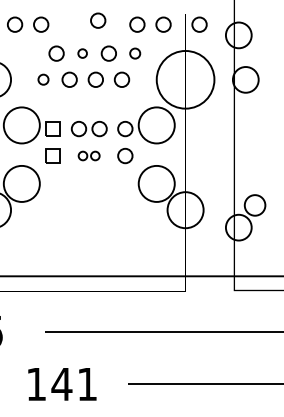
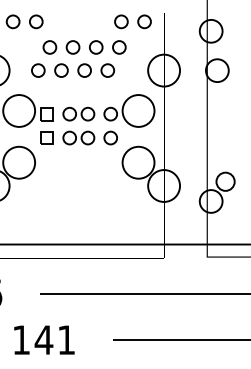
circle: (98, 20) -> (87, 18), removed
circle: (199, 24) -> (176, 21), removed
circle: (82, 53) -> (72, 47), size x1.67
circle: (135, 53) -> (119, 47), size x1.43
circle: (43, 79) -> (38, 70), size x1.43
circle: (185, 79) -> (163, 70), size x0.62
part: (88, 155) -> (78, 137), size x1.67
text: (62, 384) -> (44, 340), moved

